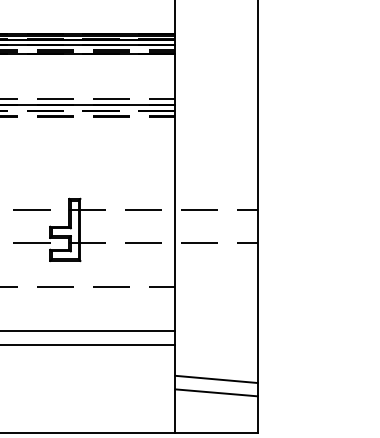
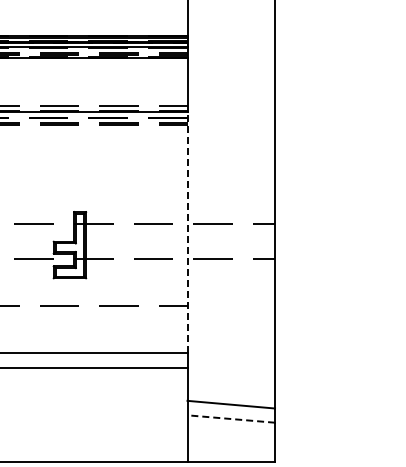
line: (175, 217) -> (187, 231), solid -> dashed
line: (216, 393) -> (231, 419), solid -> dashed

